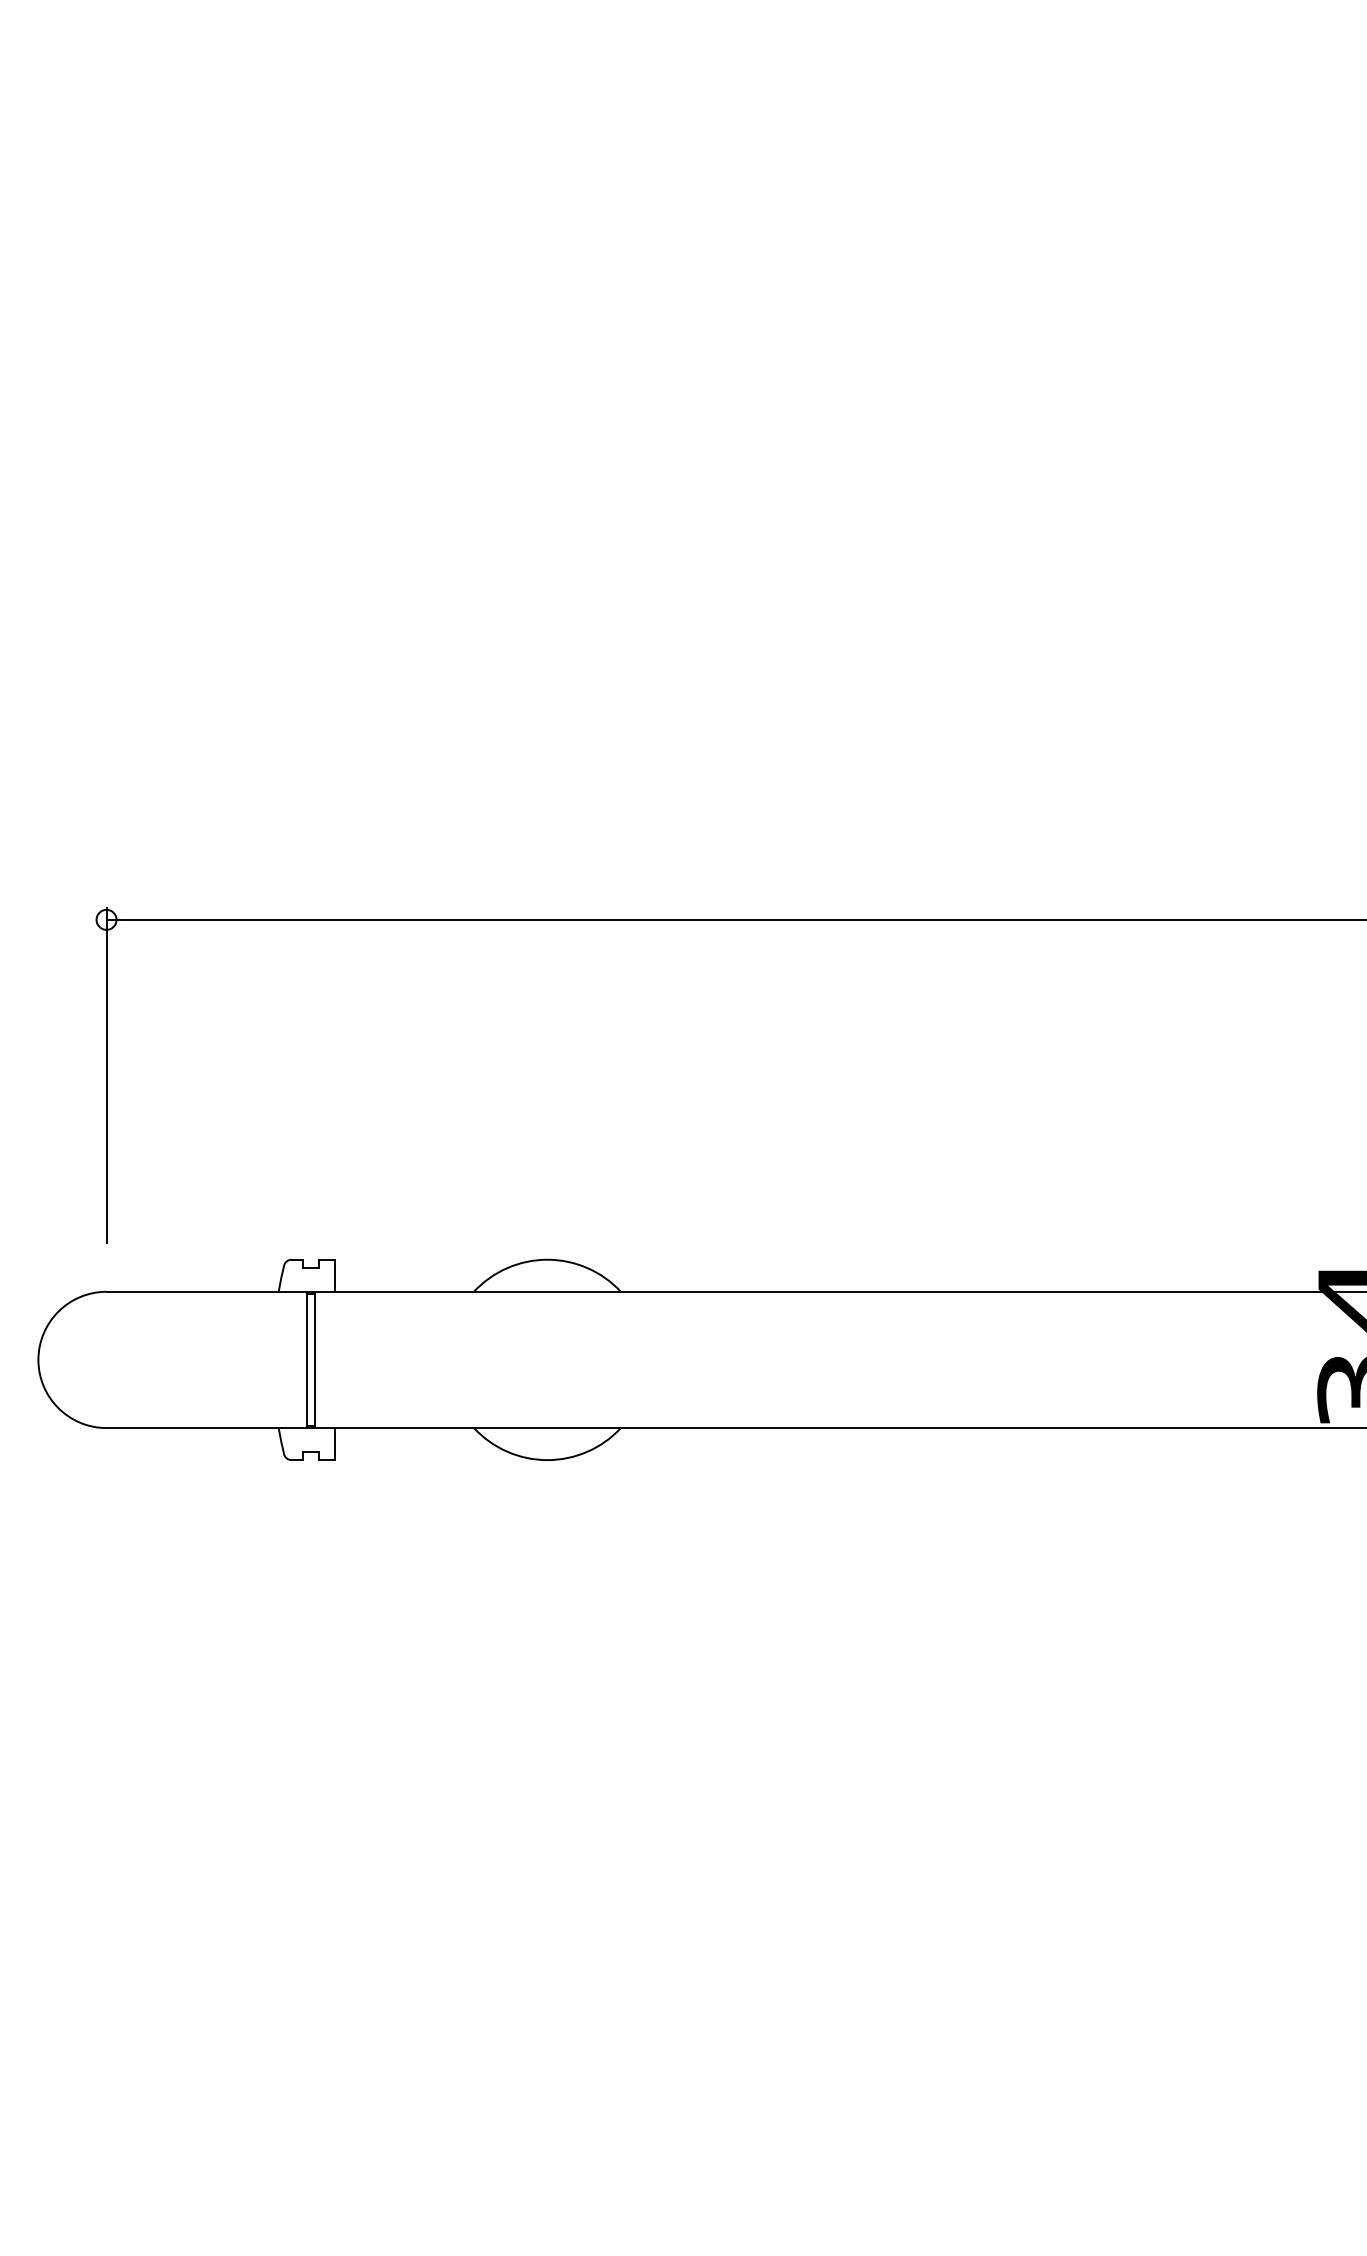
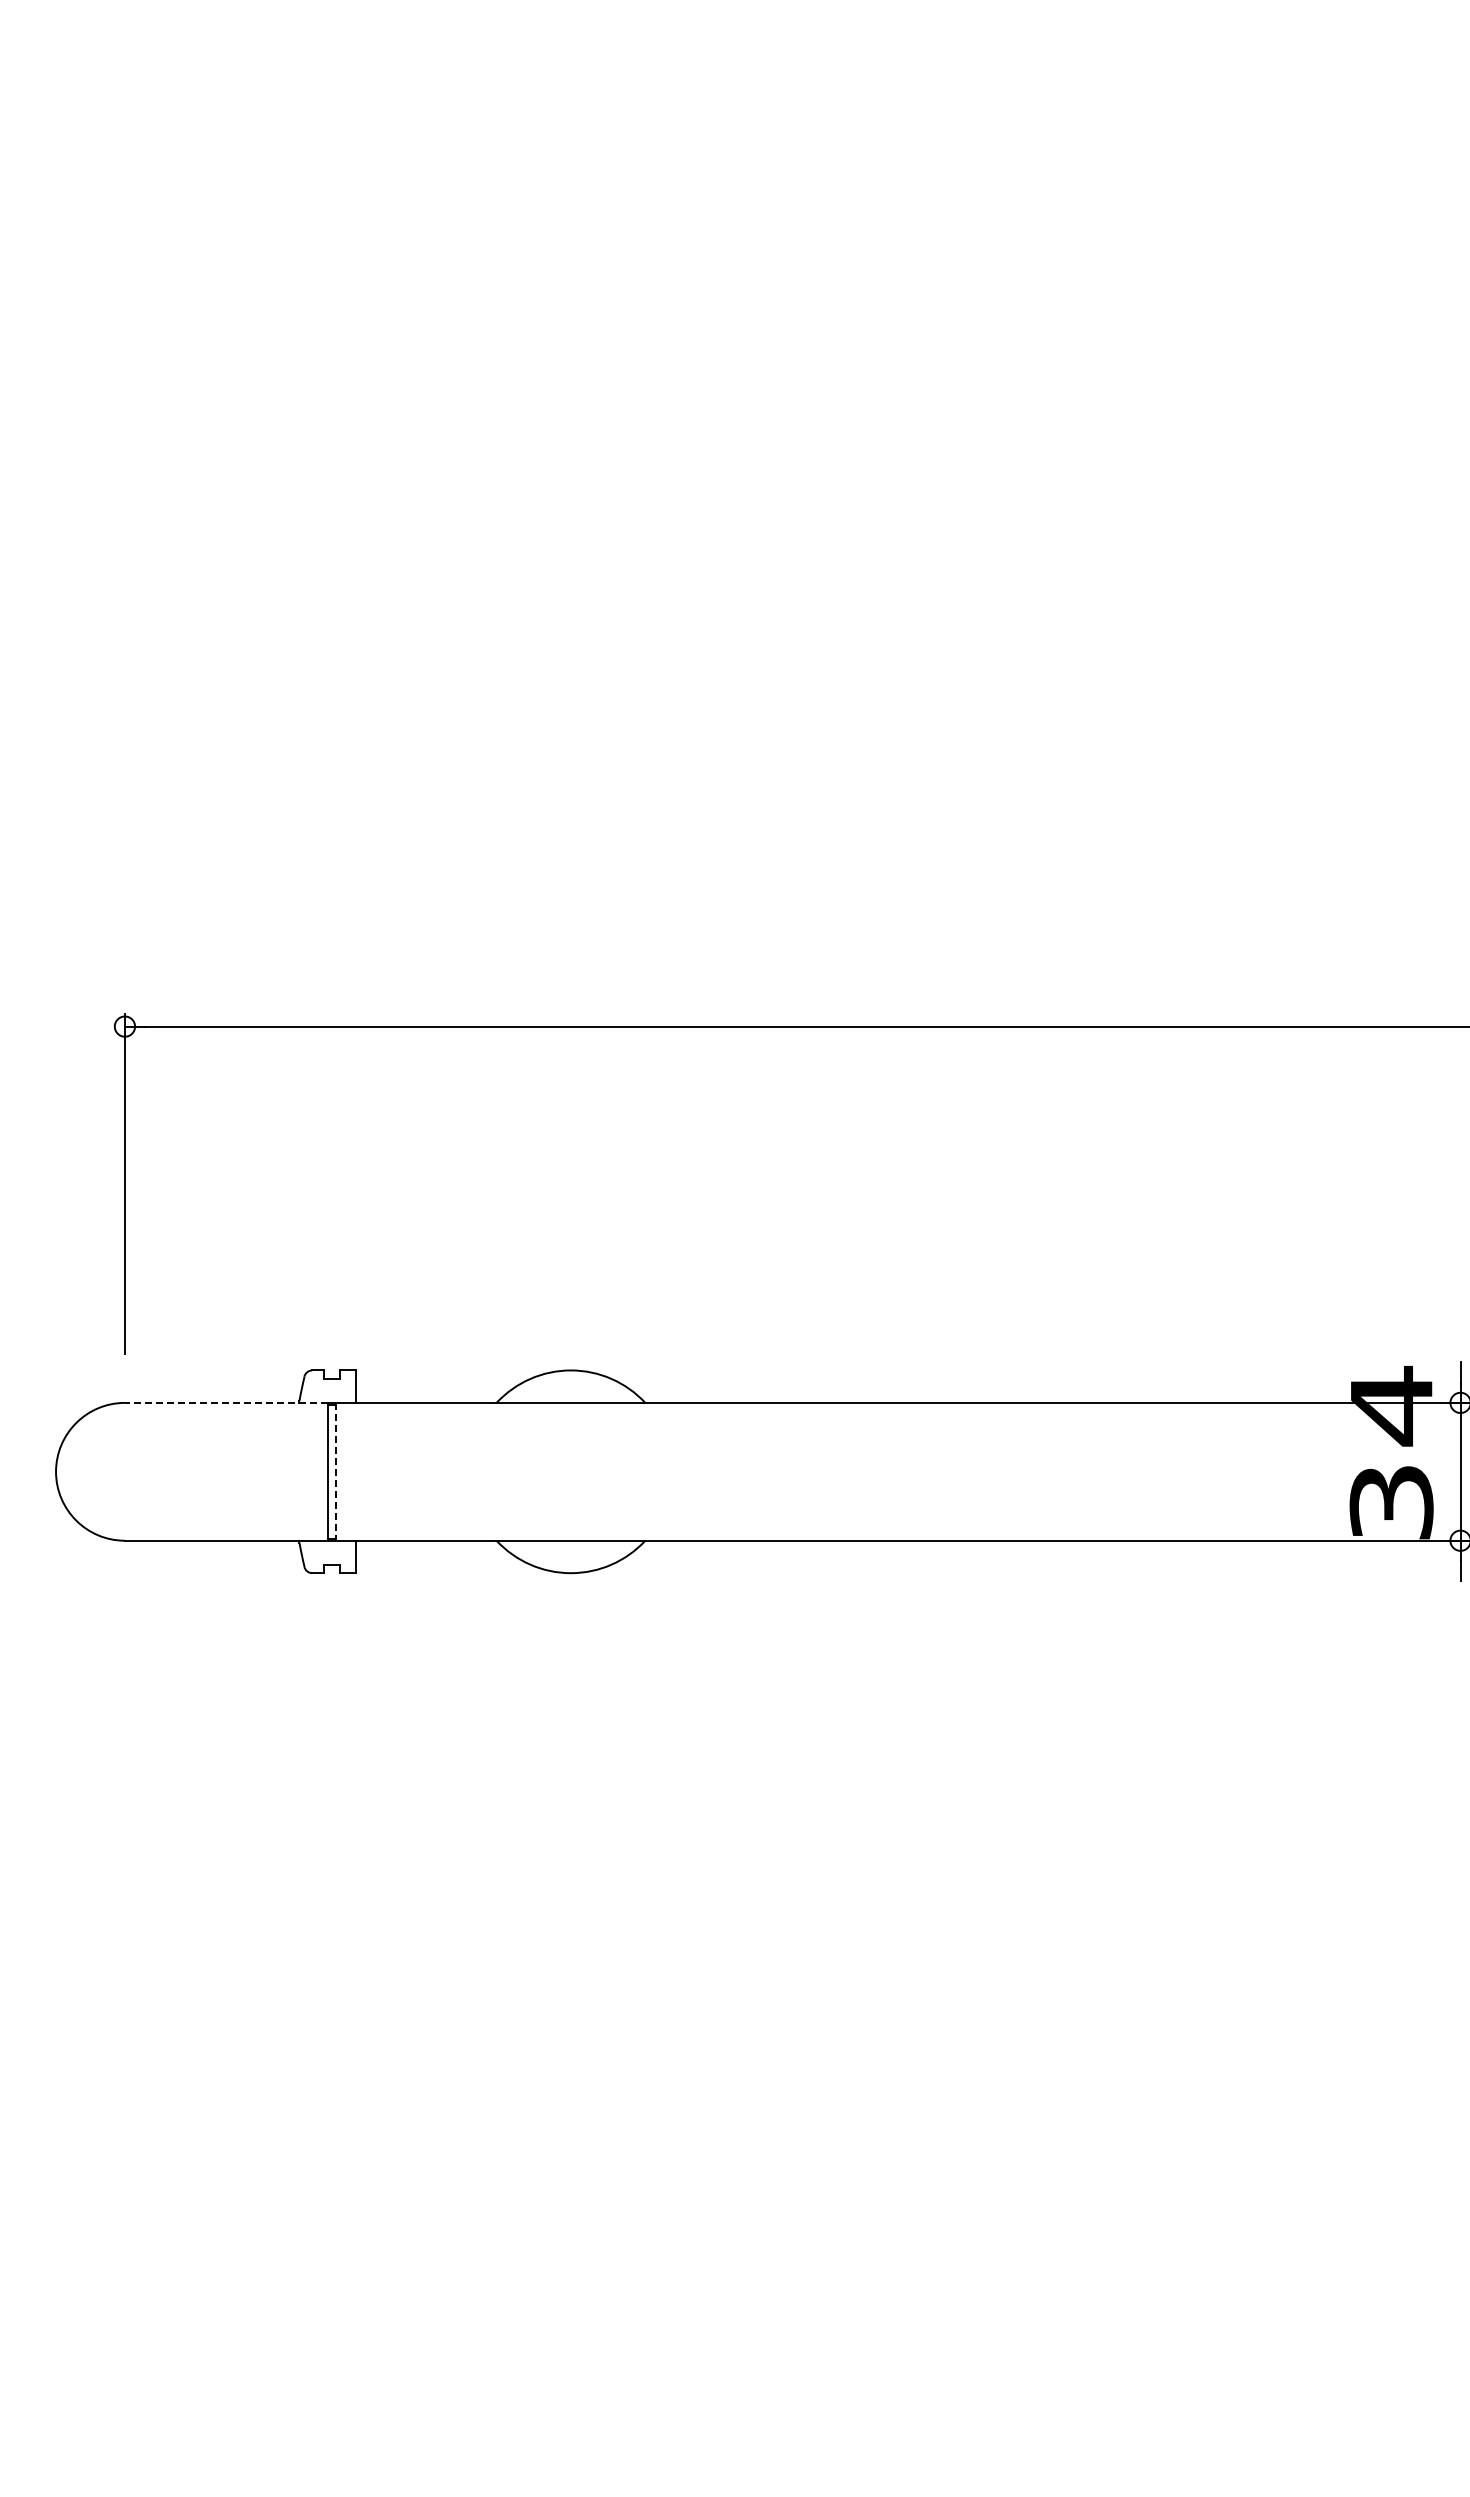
line: (205, 1291) -> (225, 1402), solid -> dashed
line: (314, 1359) -> (335, 1471), solid -> dashed

